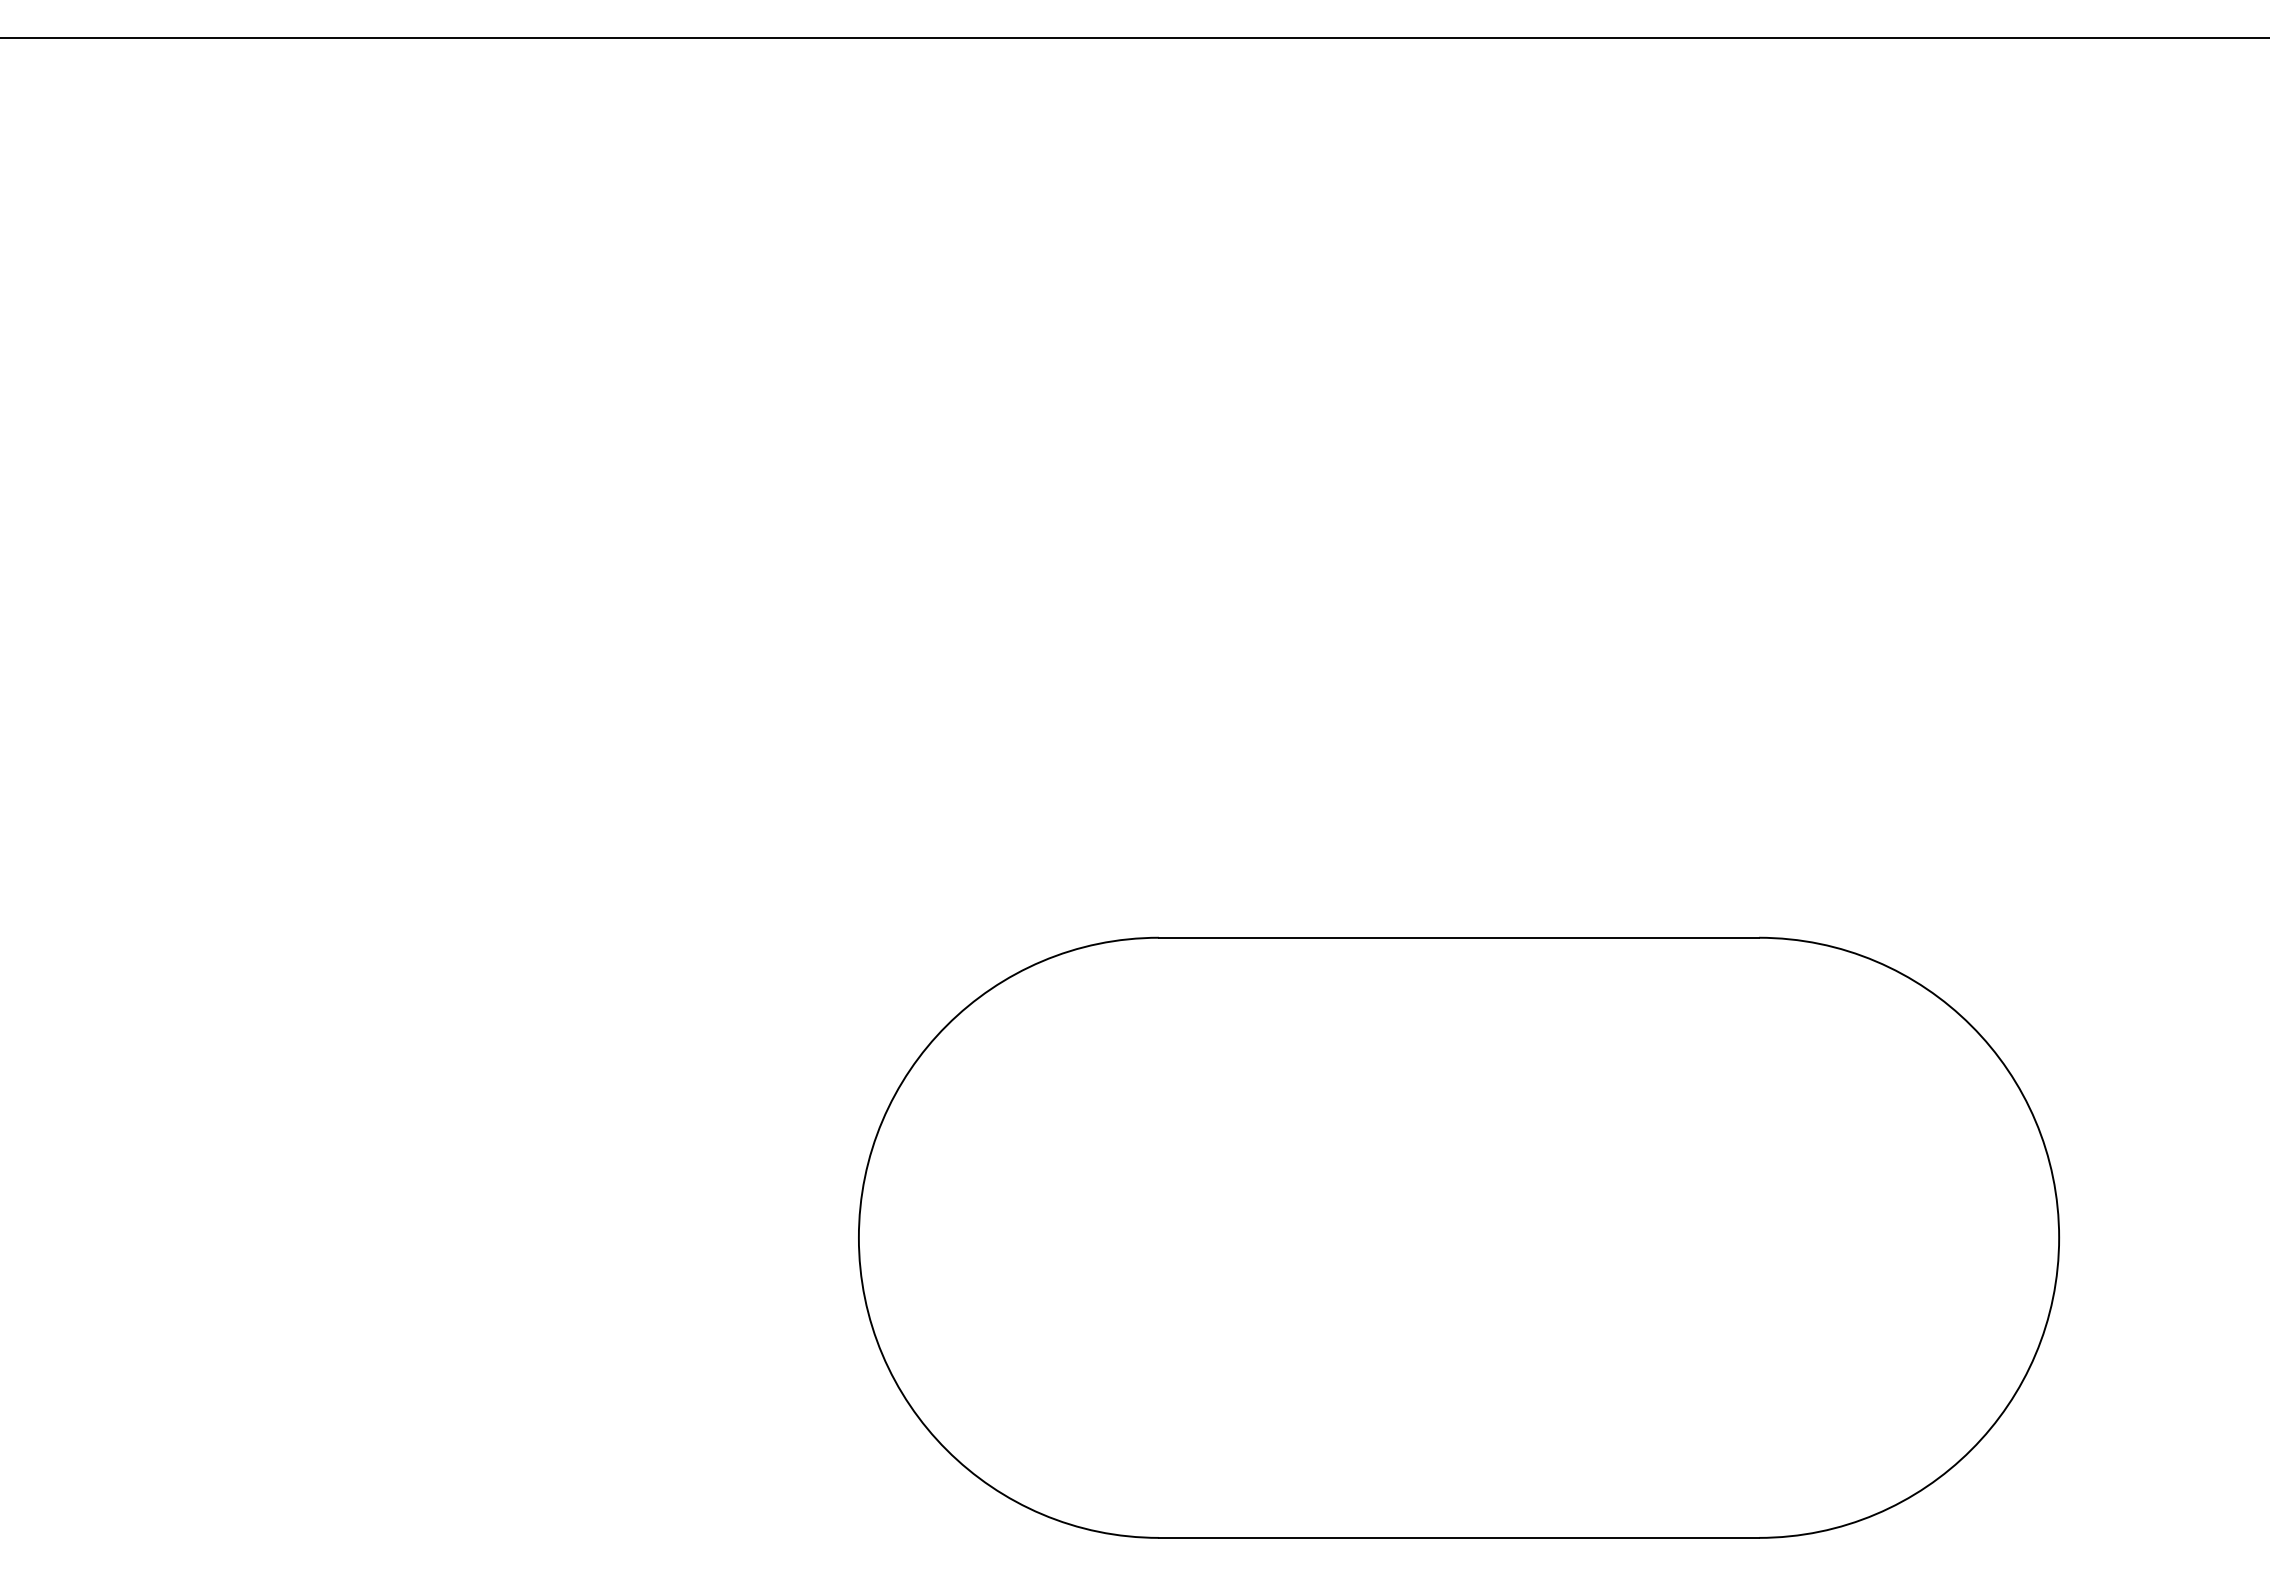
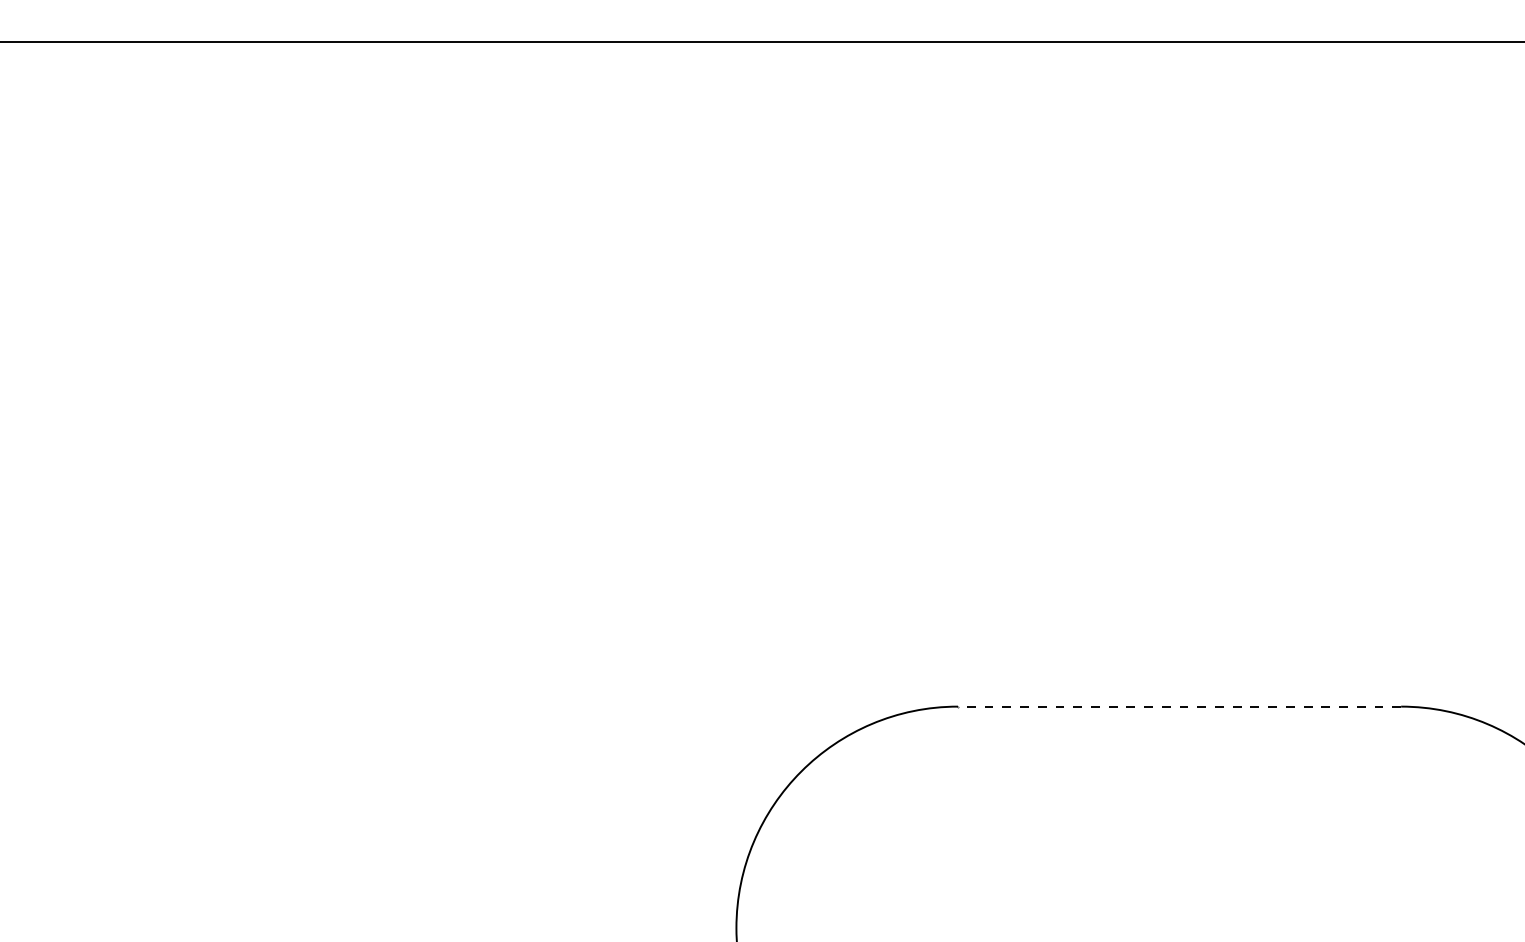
line: (1458, 937) -> (1179, 706), solid -> dashed

